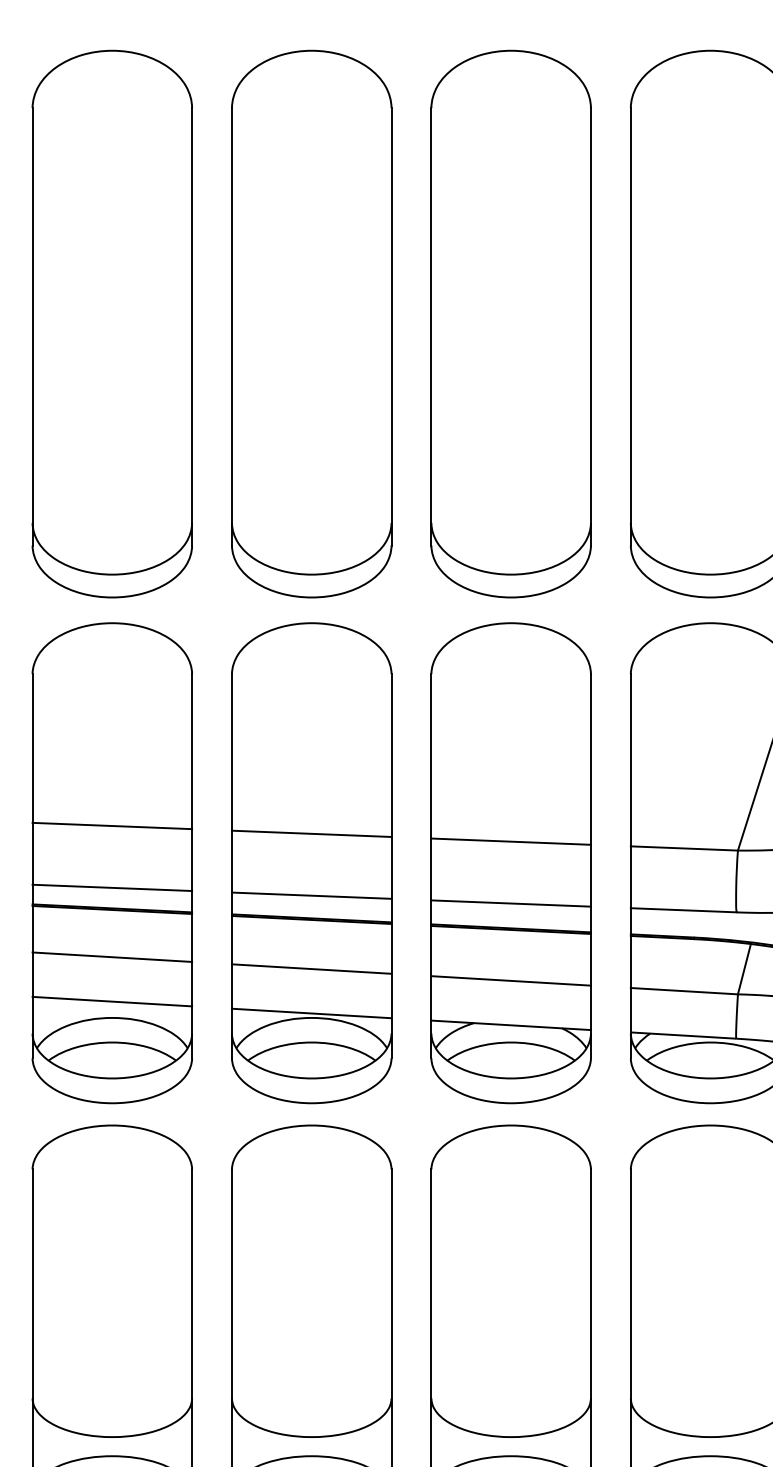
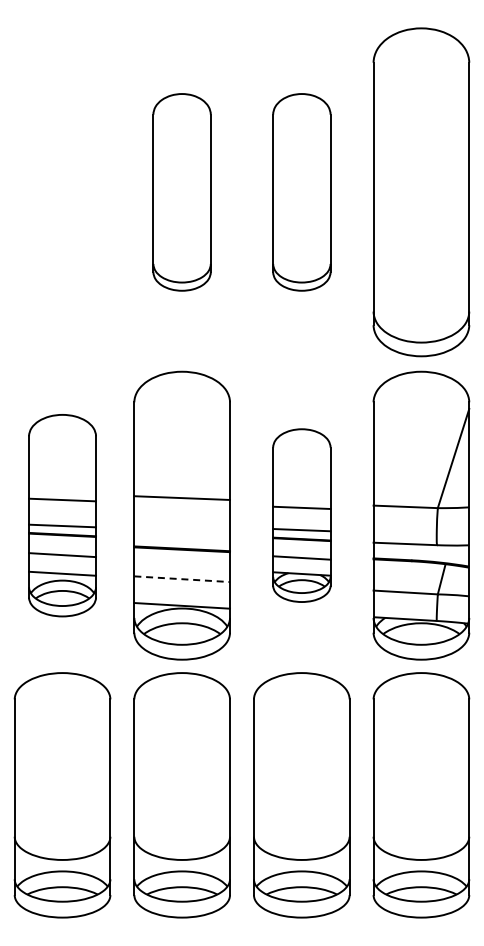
part: (112, 324) -> (62, 192), removed
part: (310, 324) -> (181, 192), size x0.6
part: (510, 324) -> (301, 192), size x0.6
part: (112, 862) -> (62, 515), size x0.7
part: (510, 862) -> (301, 515), size x0.6
line: (312, 896) -> (182, 535), removed
line: (312, 969) -> (182, 579), solid -> dashed

